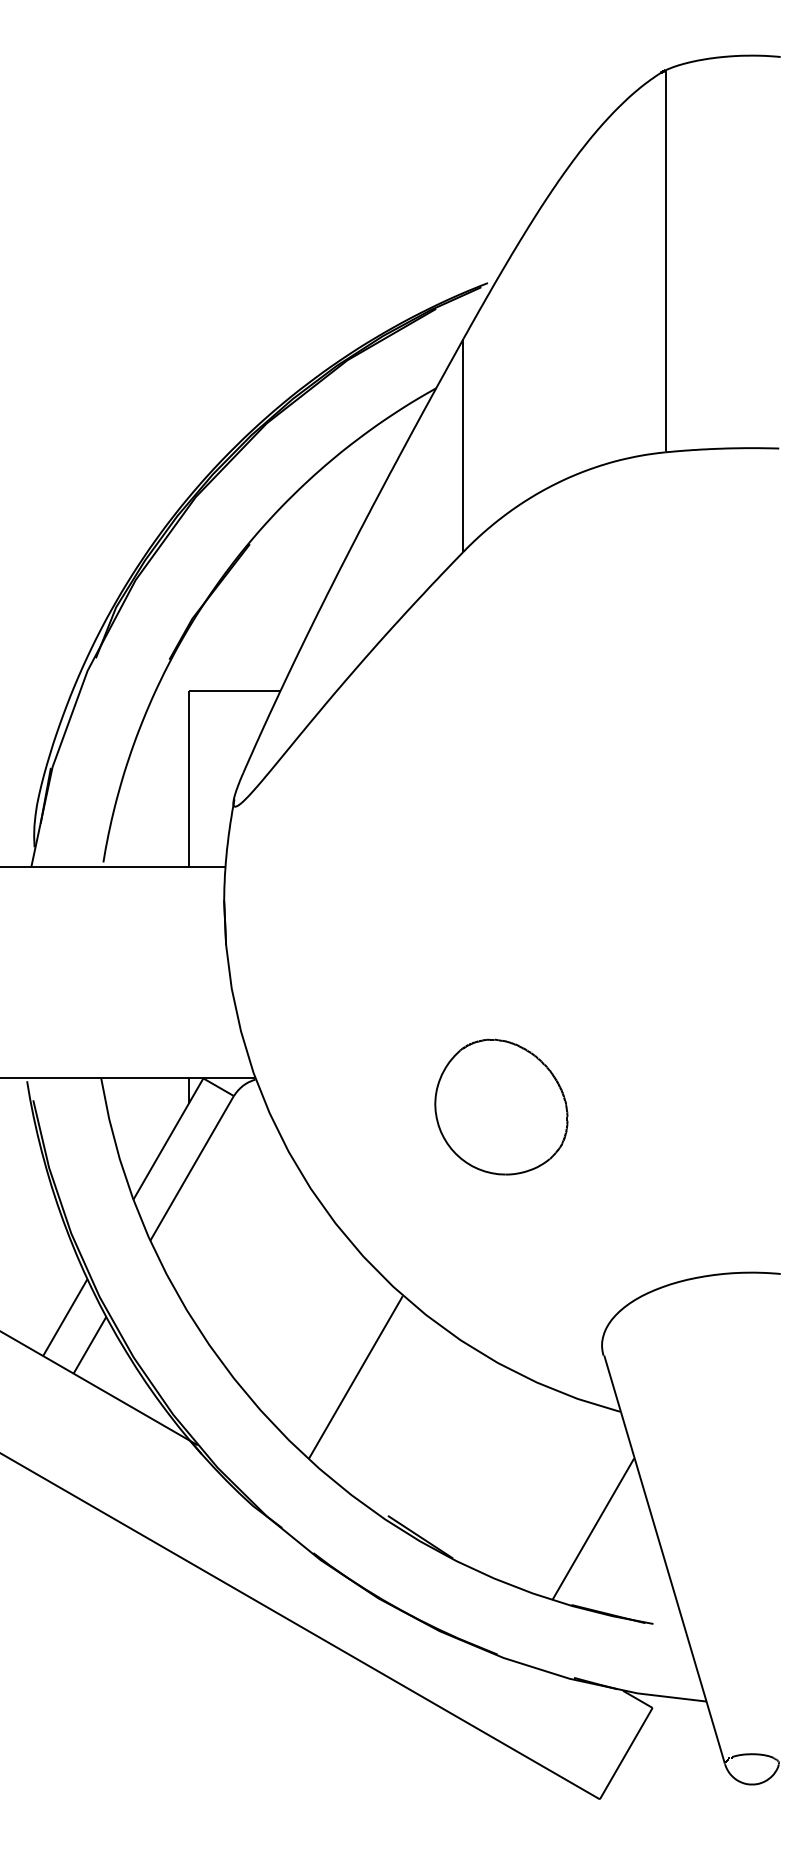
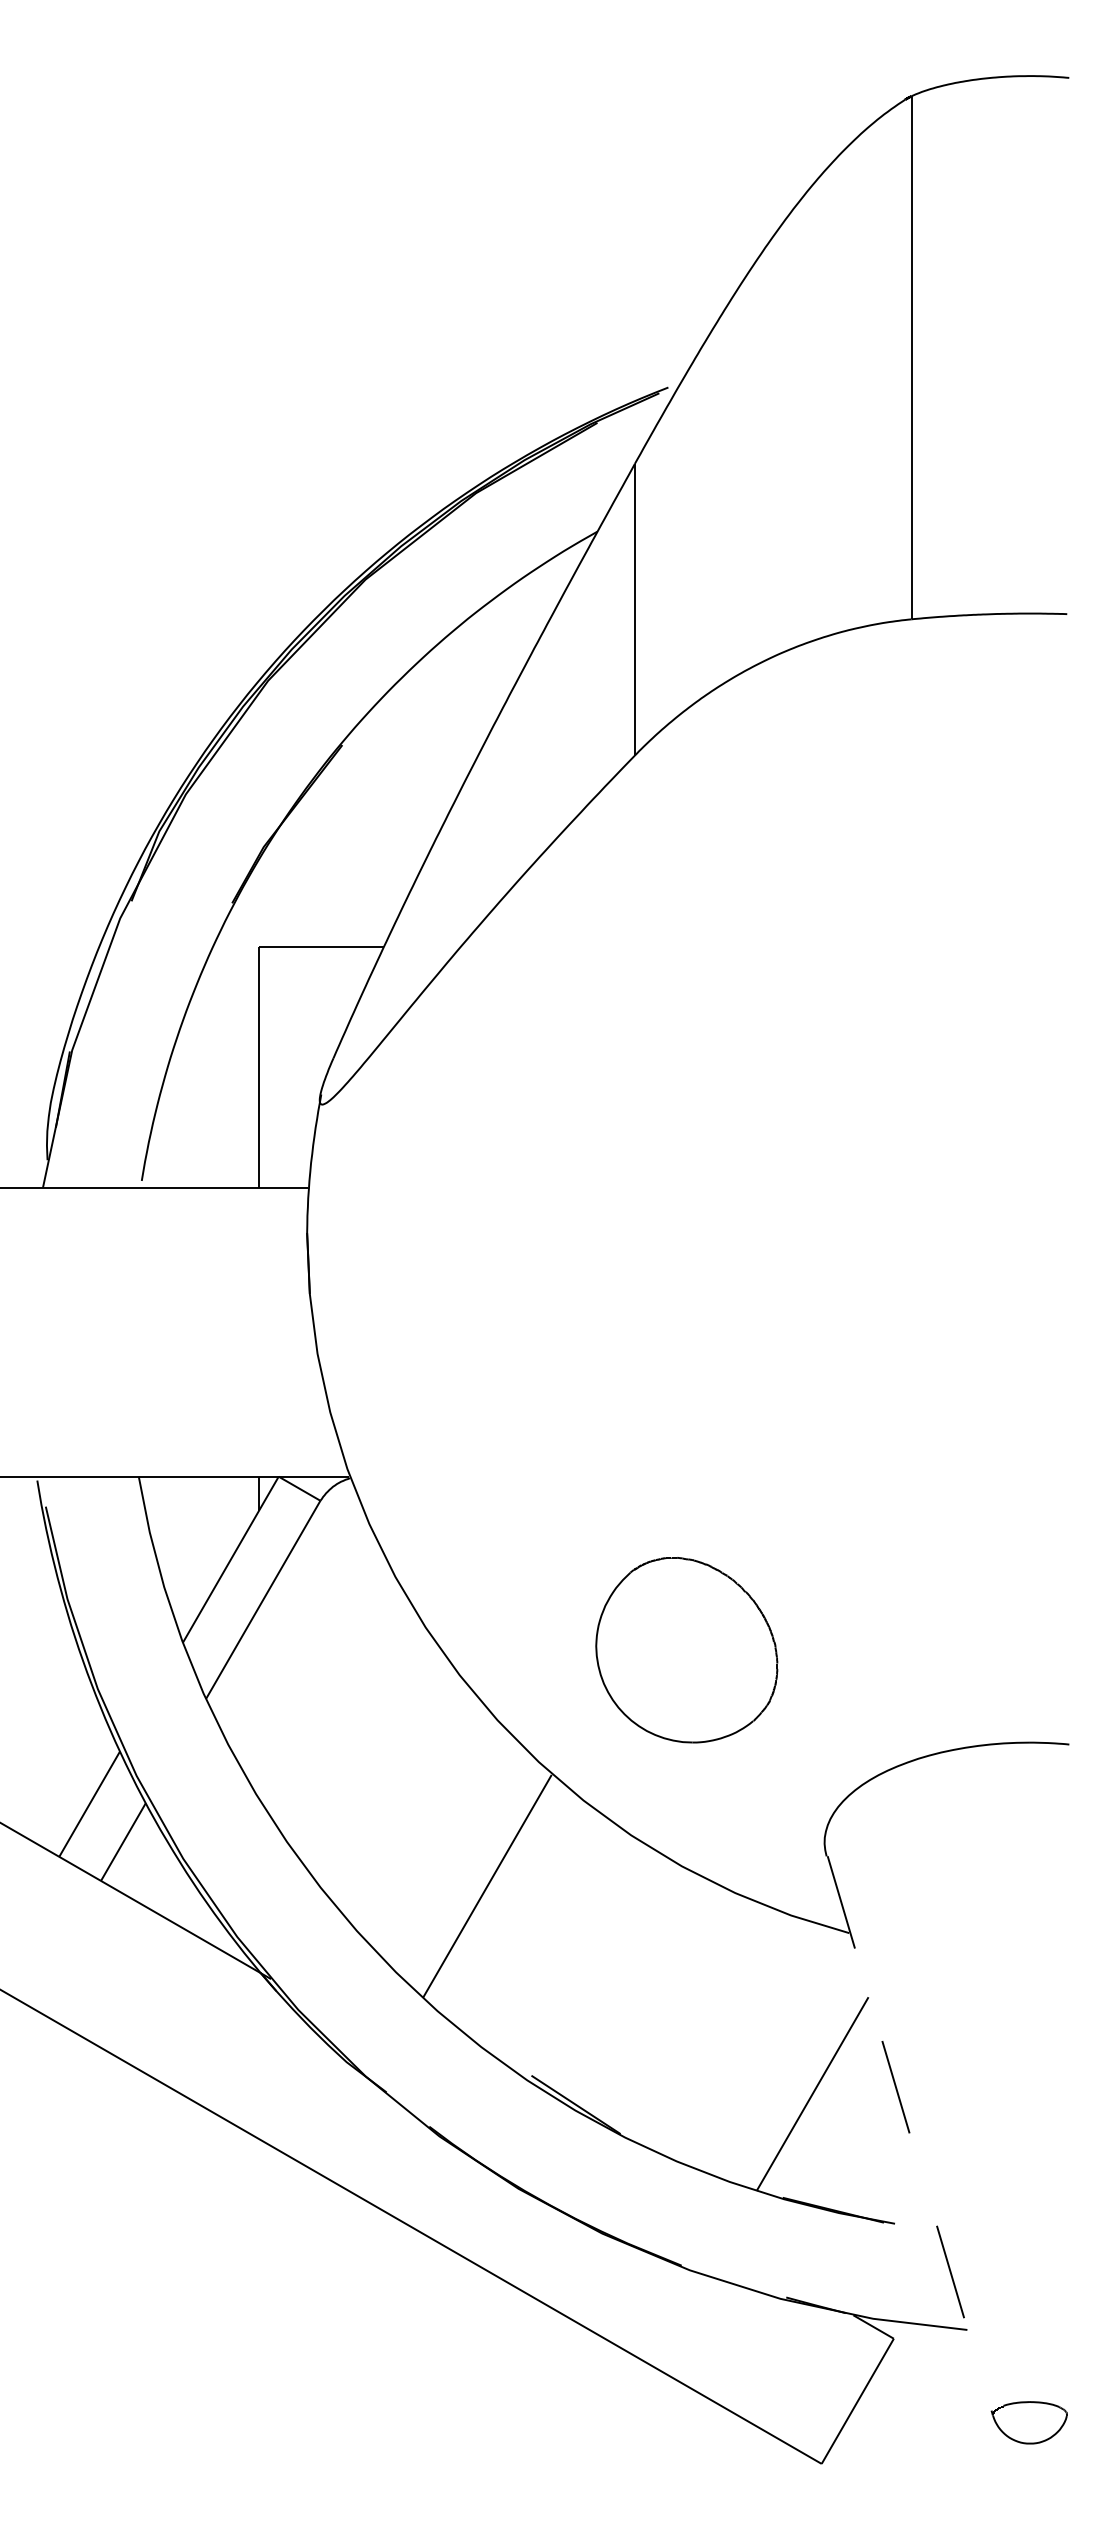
part: (501, 1106) -> (686, 1649), moved
line: (664, 1559) -> (910, 2135), solid -> dashed

